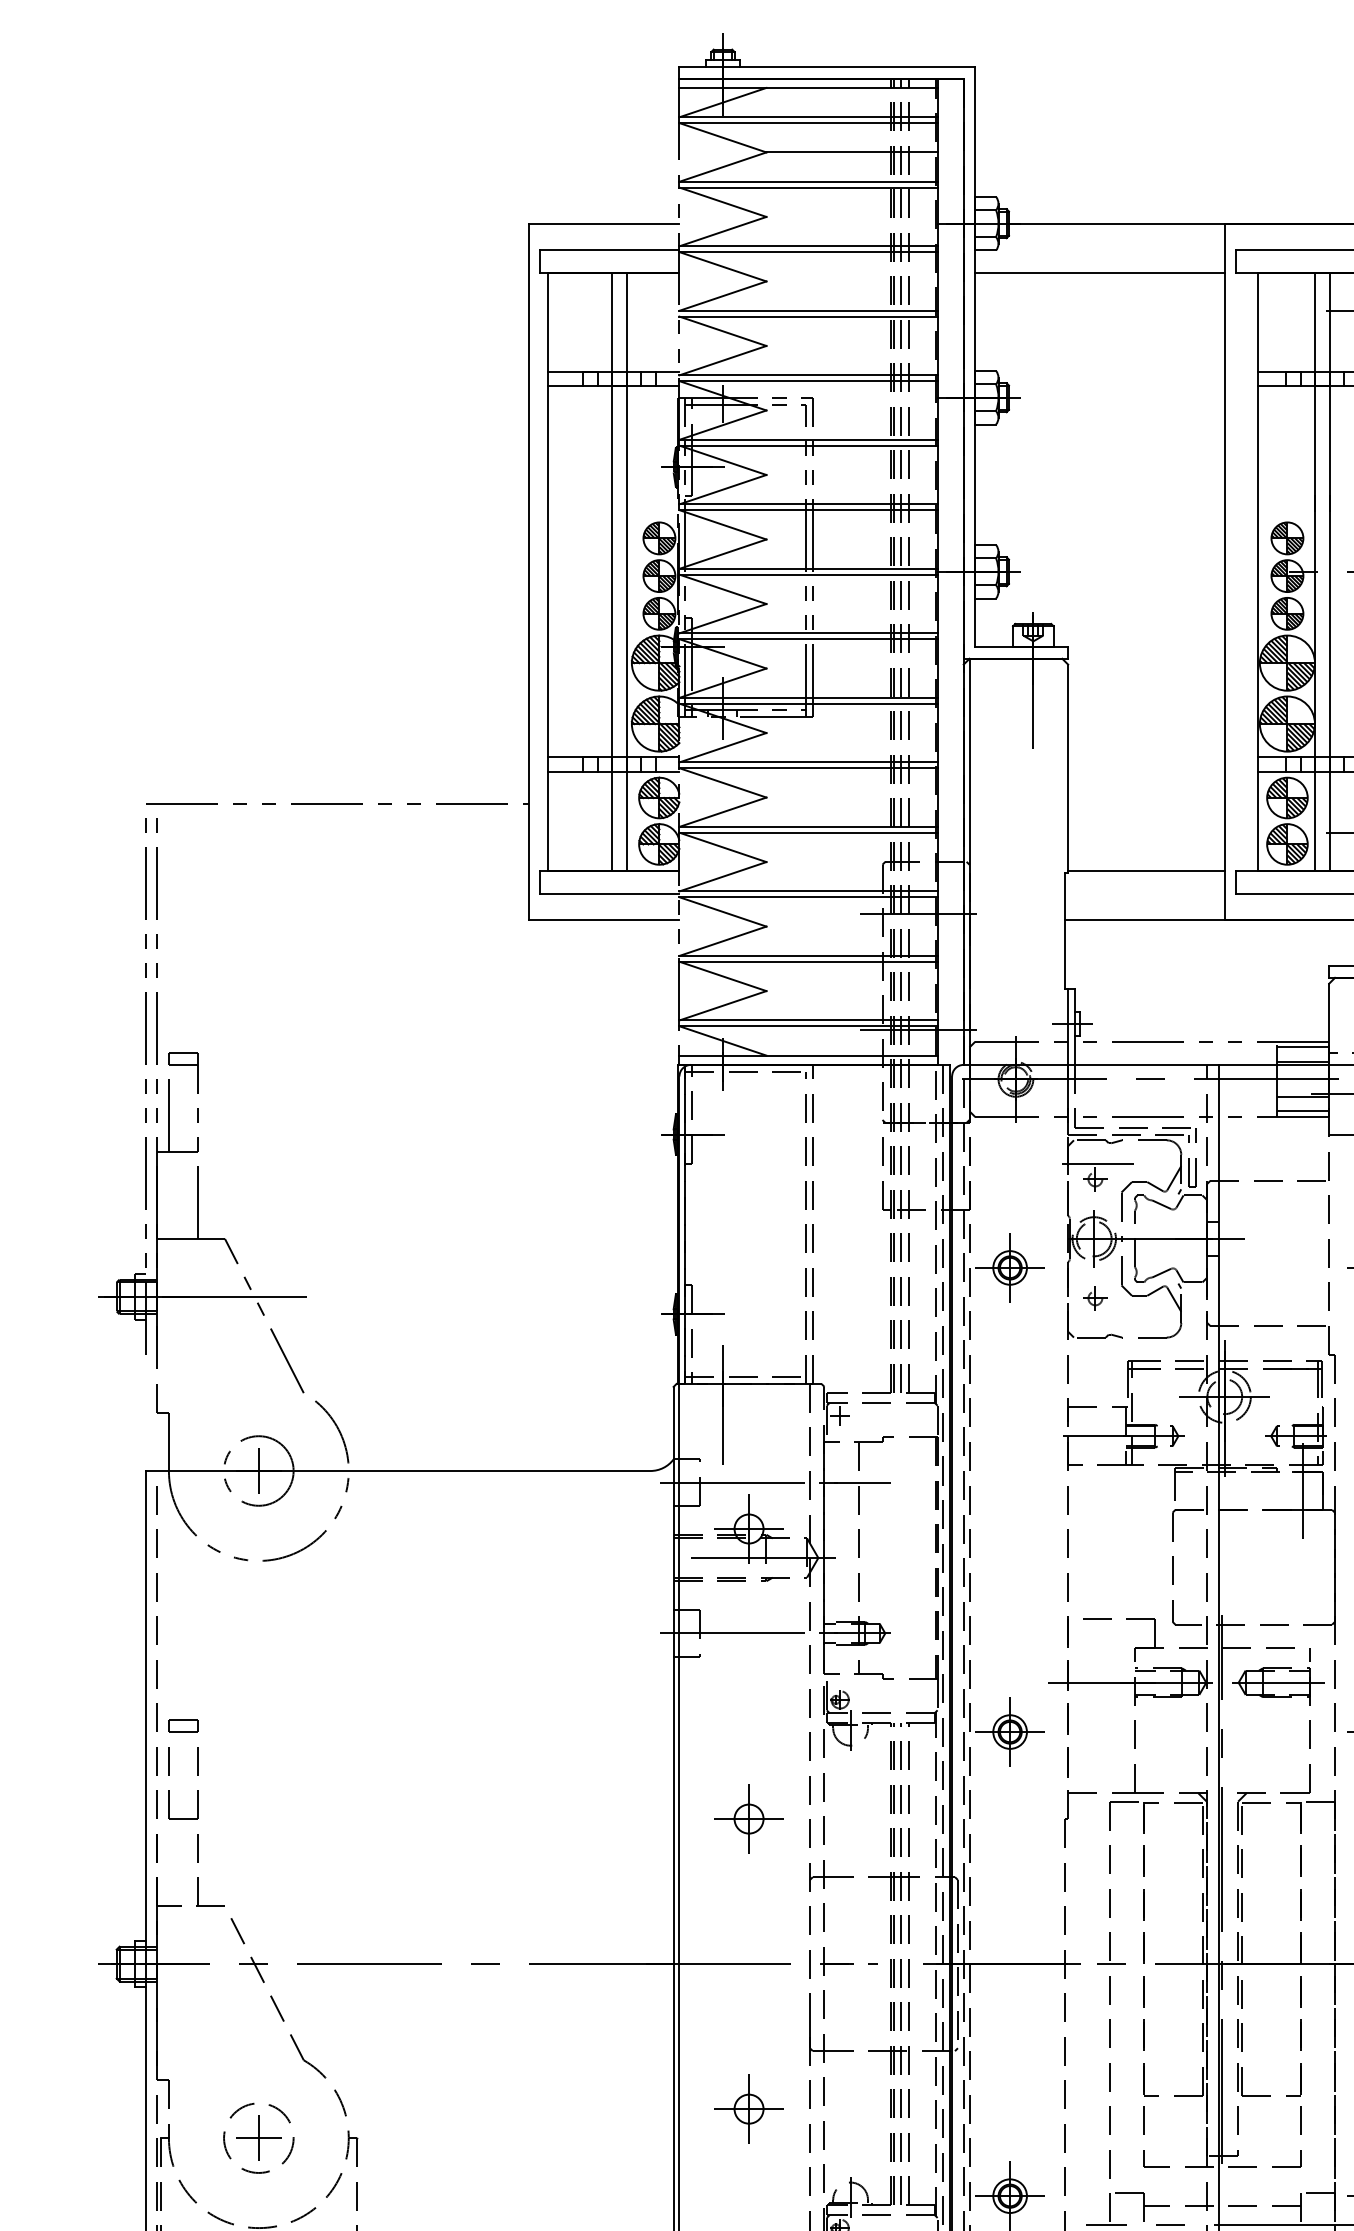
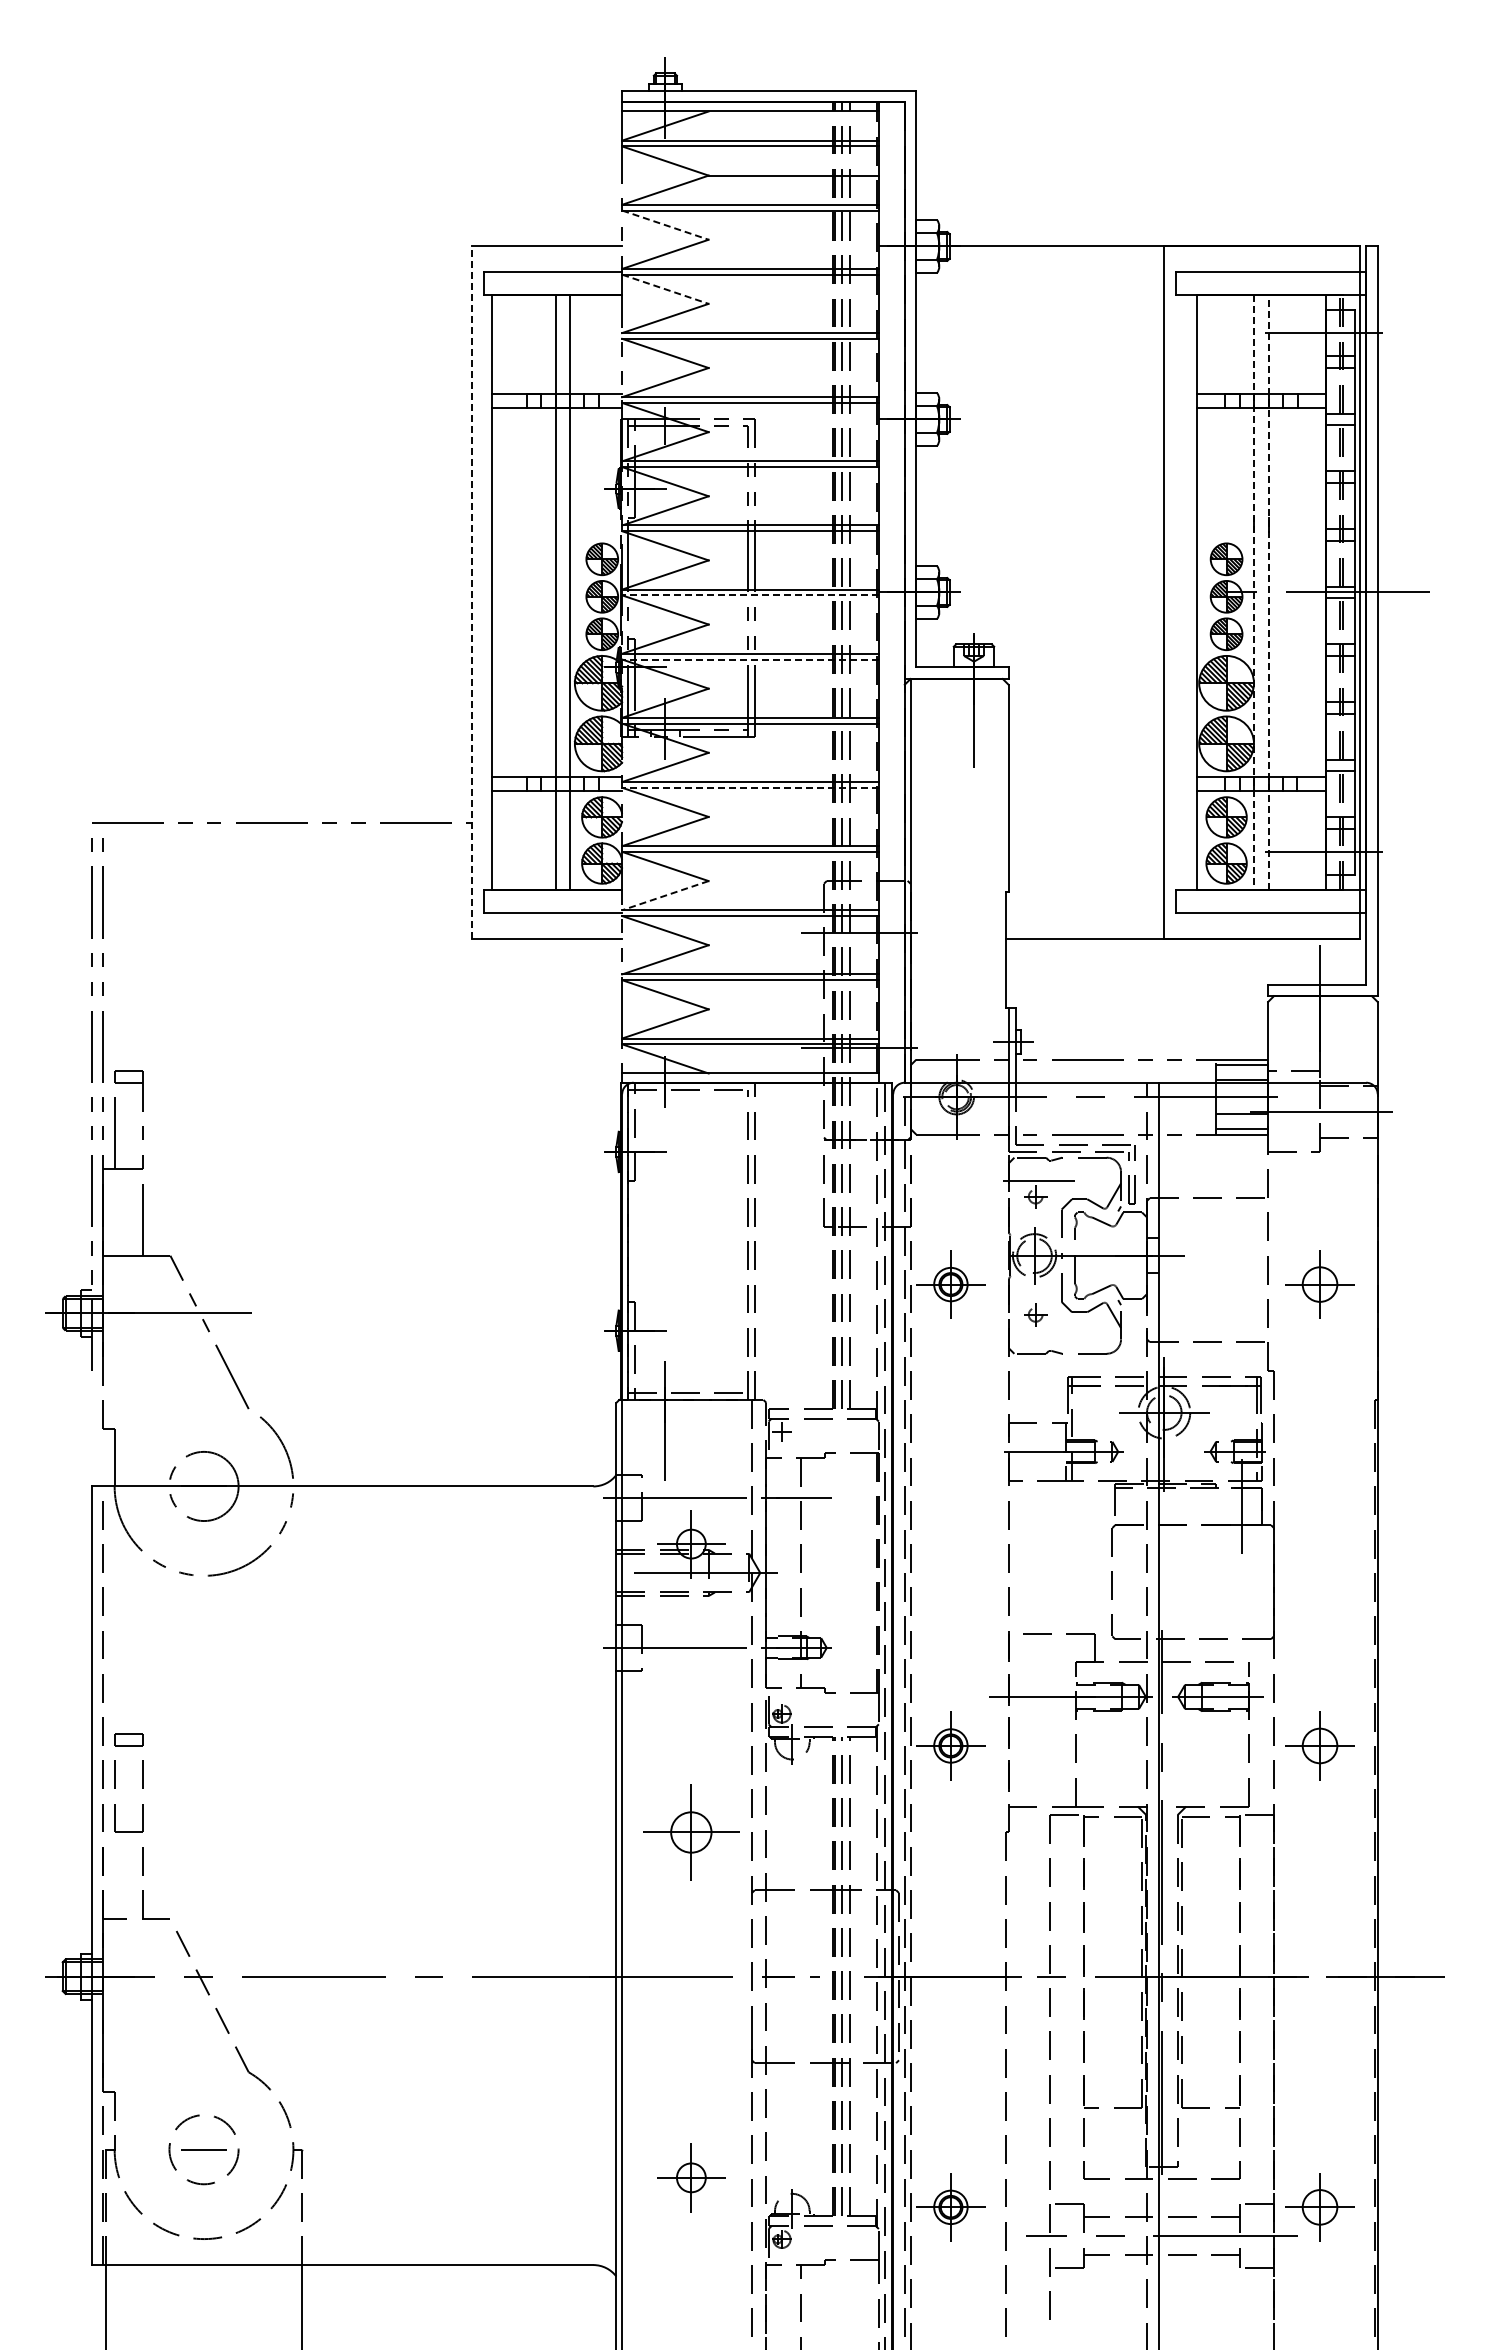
line: (723, 202) -> (665, 225), solid -> dashed
line: (723, 266) -> (665, 289), solid -> dashed
line: (1100, 273) -> (1040, 295), removed
line: (528, 571) -> (472, 592), solid -> dashed
line: (1315, 571) -> (1254, 592), solid -> dashed
line: (1329, 571) -> (1268, 592), solid -> dashed
line: (808, 574) -> (750, 595), solid -> dashed
line: (808, 639) -> (750, 659), solid -> dashed
line: (808, 767) -> (750, 787), solid -> dashed
line: (1146, 870) -> (1086, 889), removed
line: (723, 876) -> (665, 895), solid -> dashed
line: (259, 1471) -> (204, 1486), removed
part: (749, 1819) -> (691, 1832), size x1.4
part: (749, 2108) -> (691, 2177), moved
line: (259, 2137) -> (204, 2149), removed

